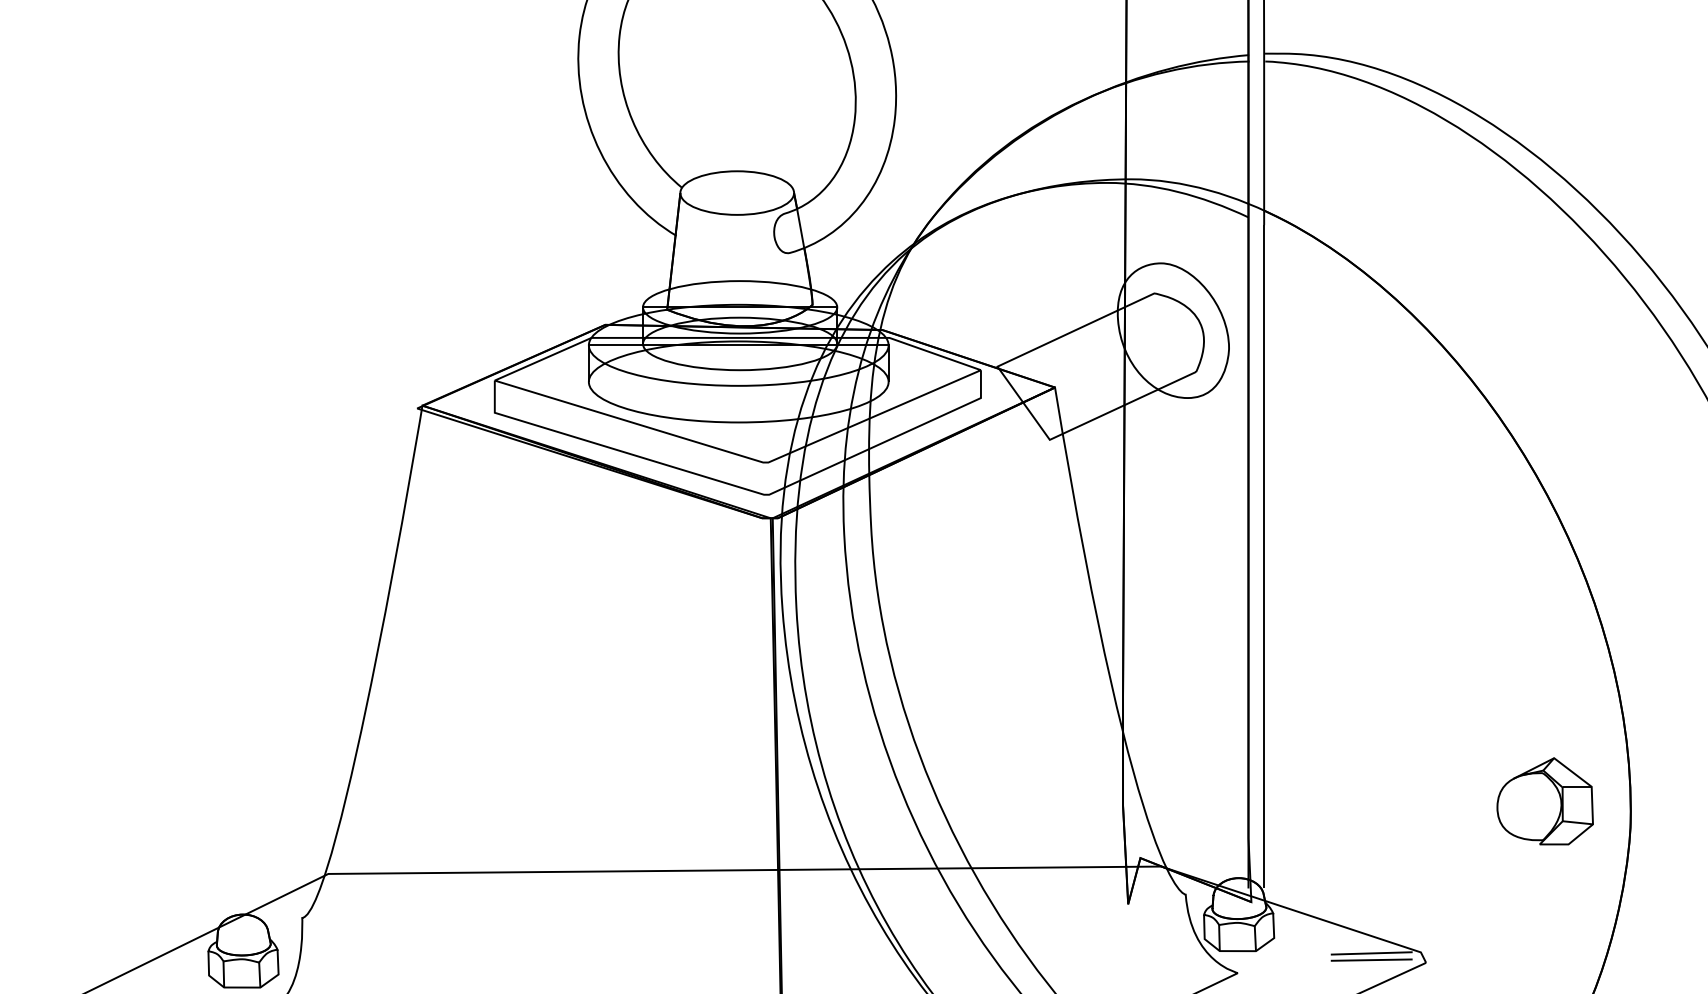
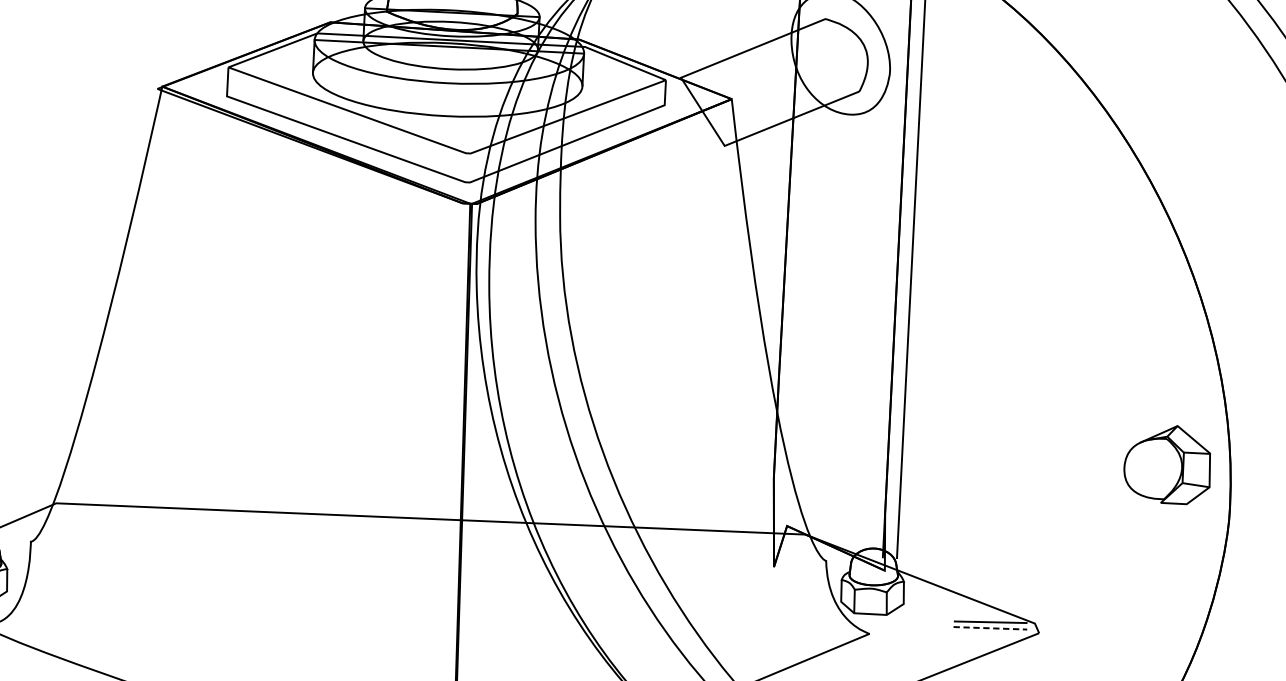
part: (1544, 801) -> (1167, 464), moved
line: (1371, 960) -> (990, 628), solid -> dashed

